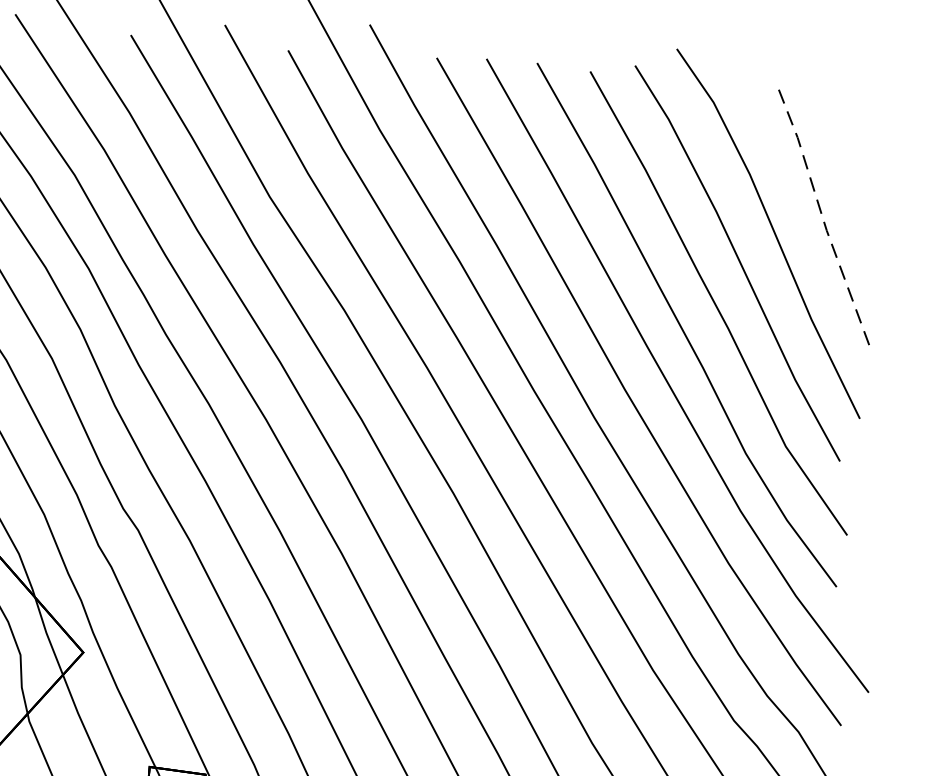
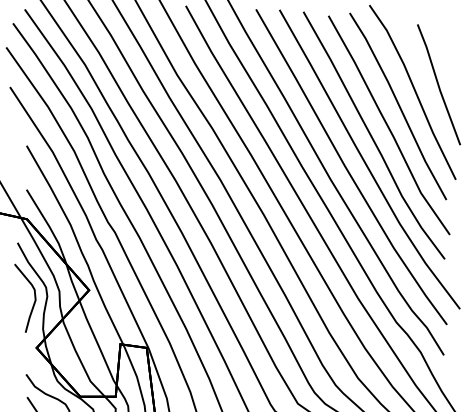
line: (823, 216) -> (438, 84), dashed -> solid

